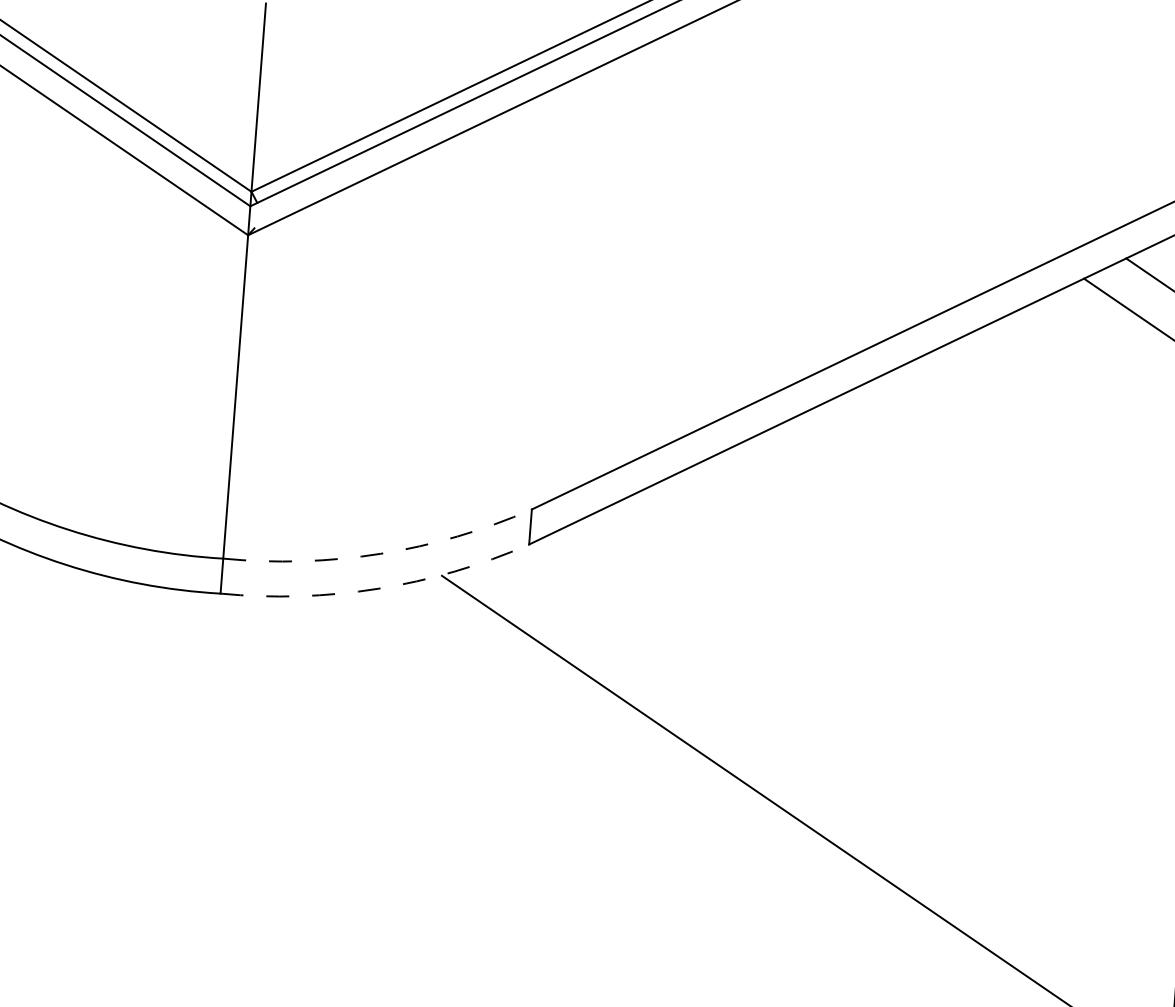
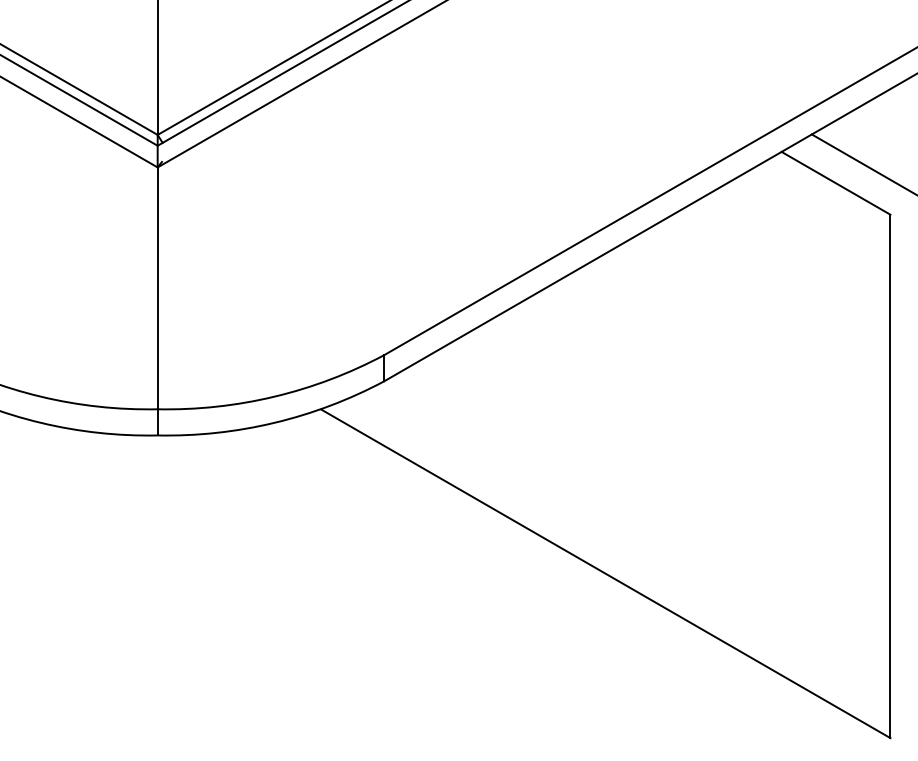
arc: (380, 553) -> (274, 396), dashed -> solid
arc: (378, 588) -> (274, 422), dashed -> solid

